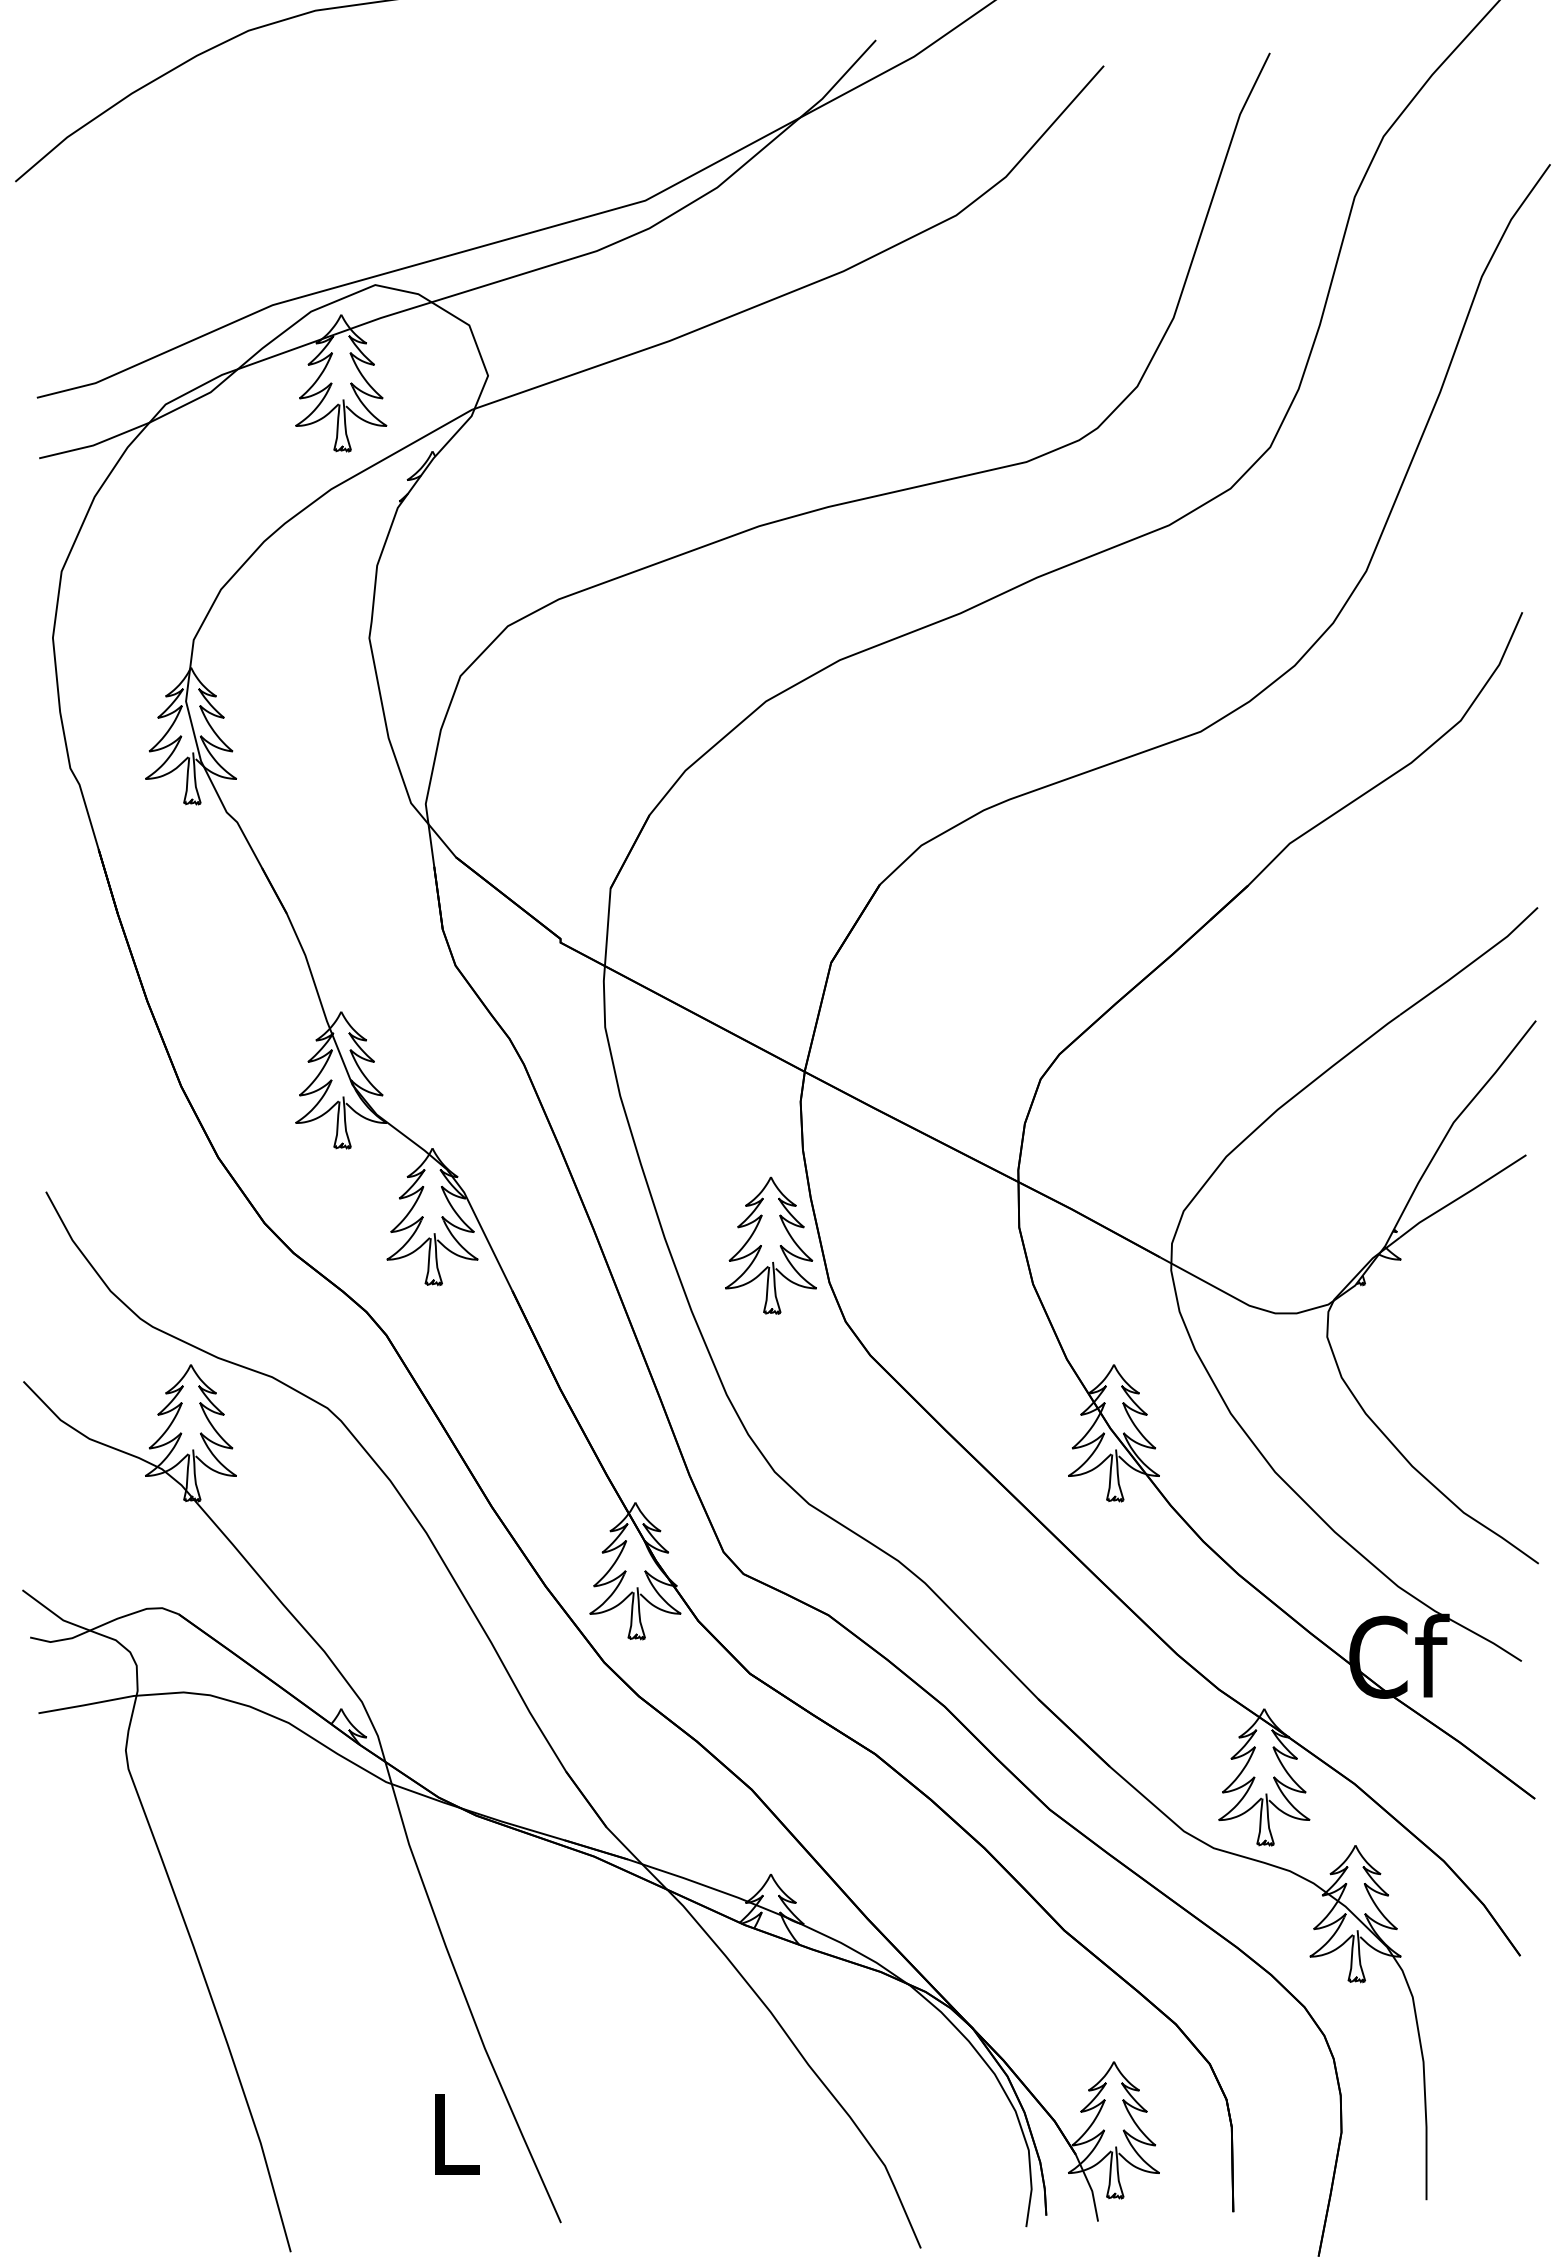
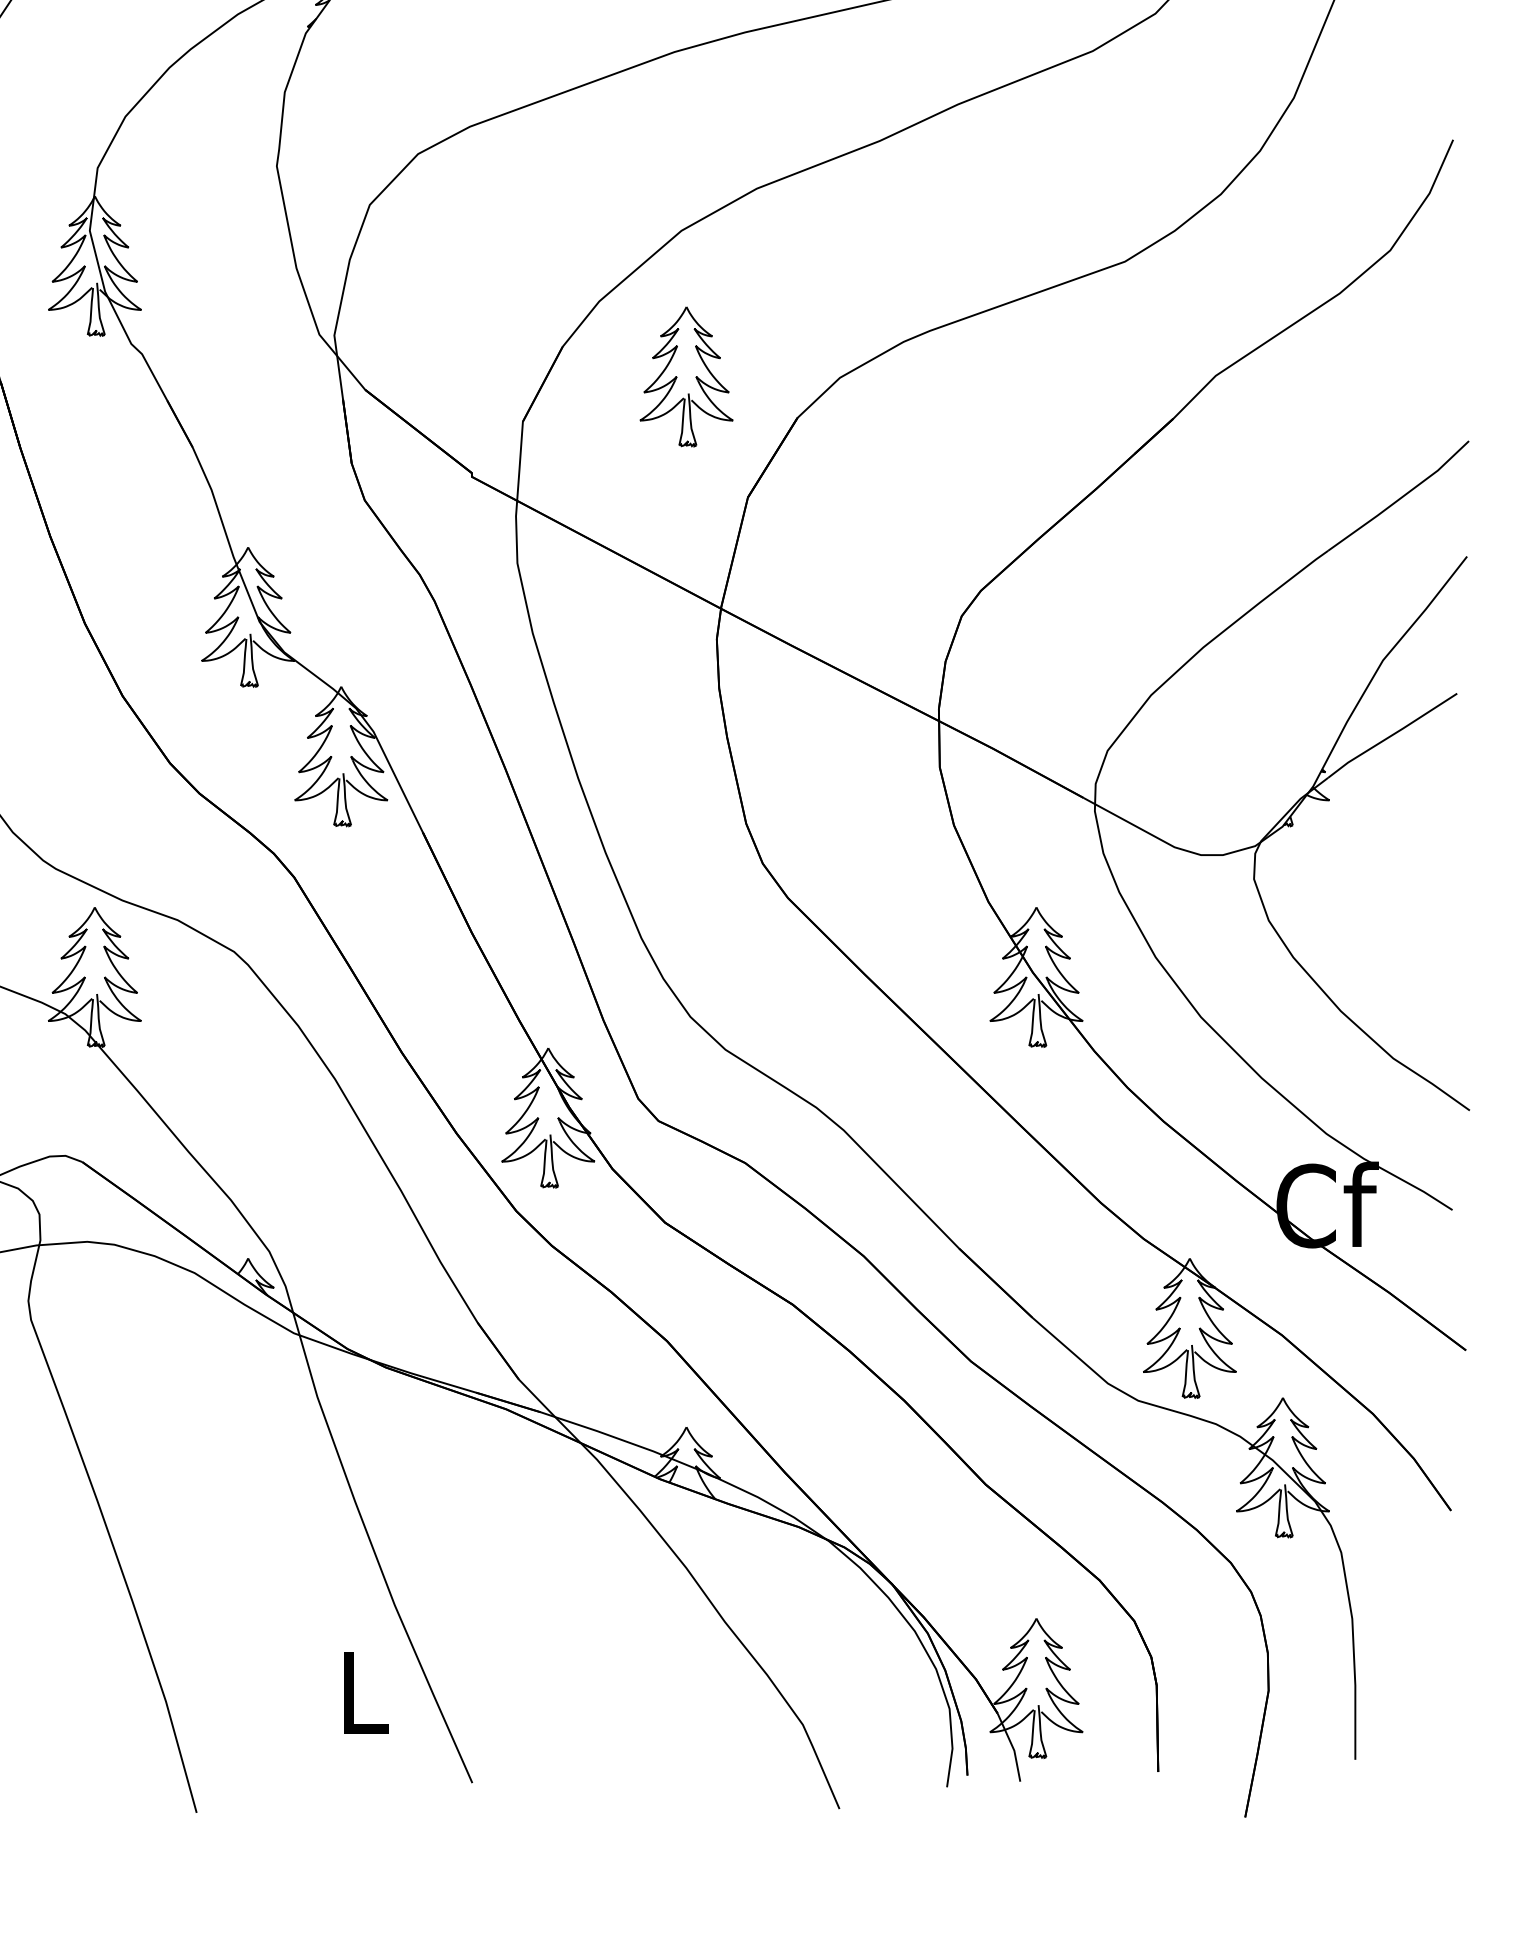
part: (770, 1245) -> (686, 376), moved

